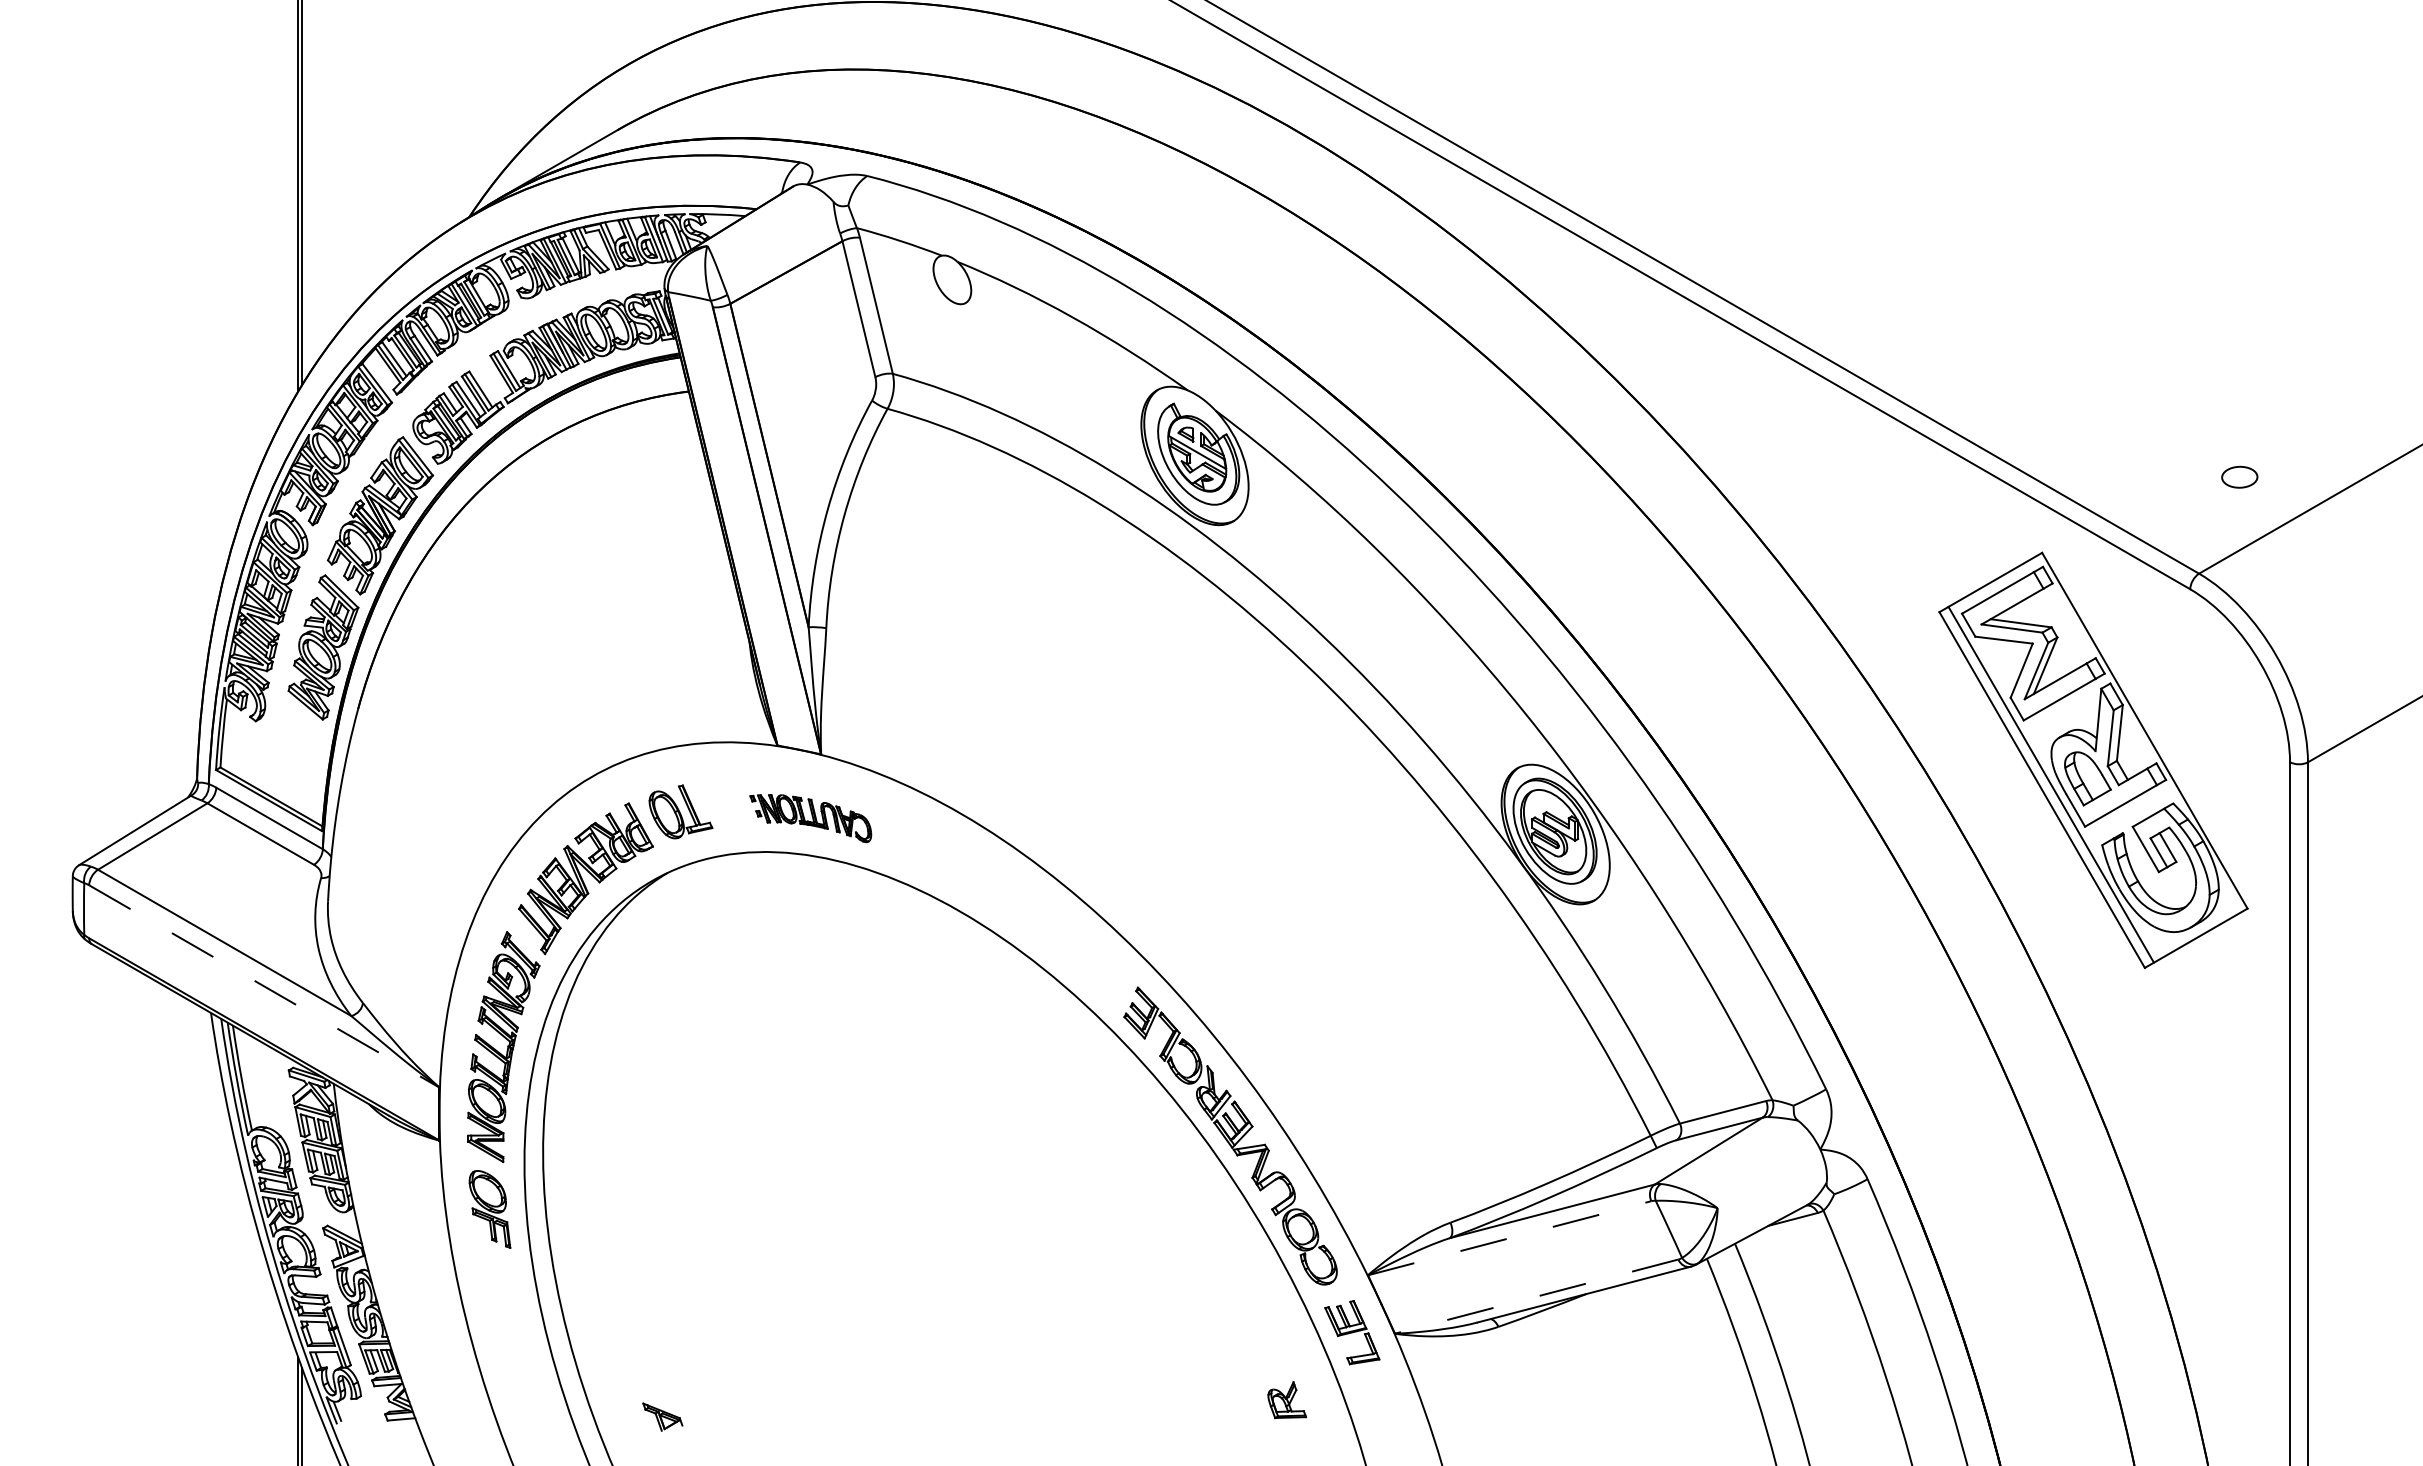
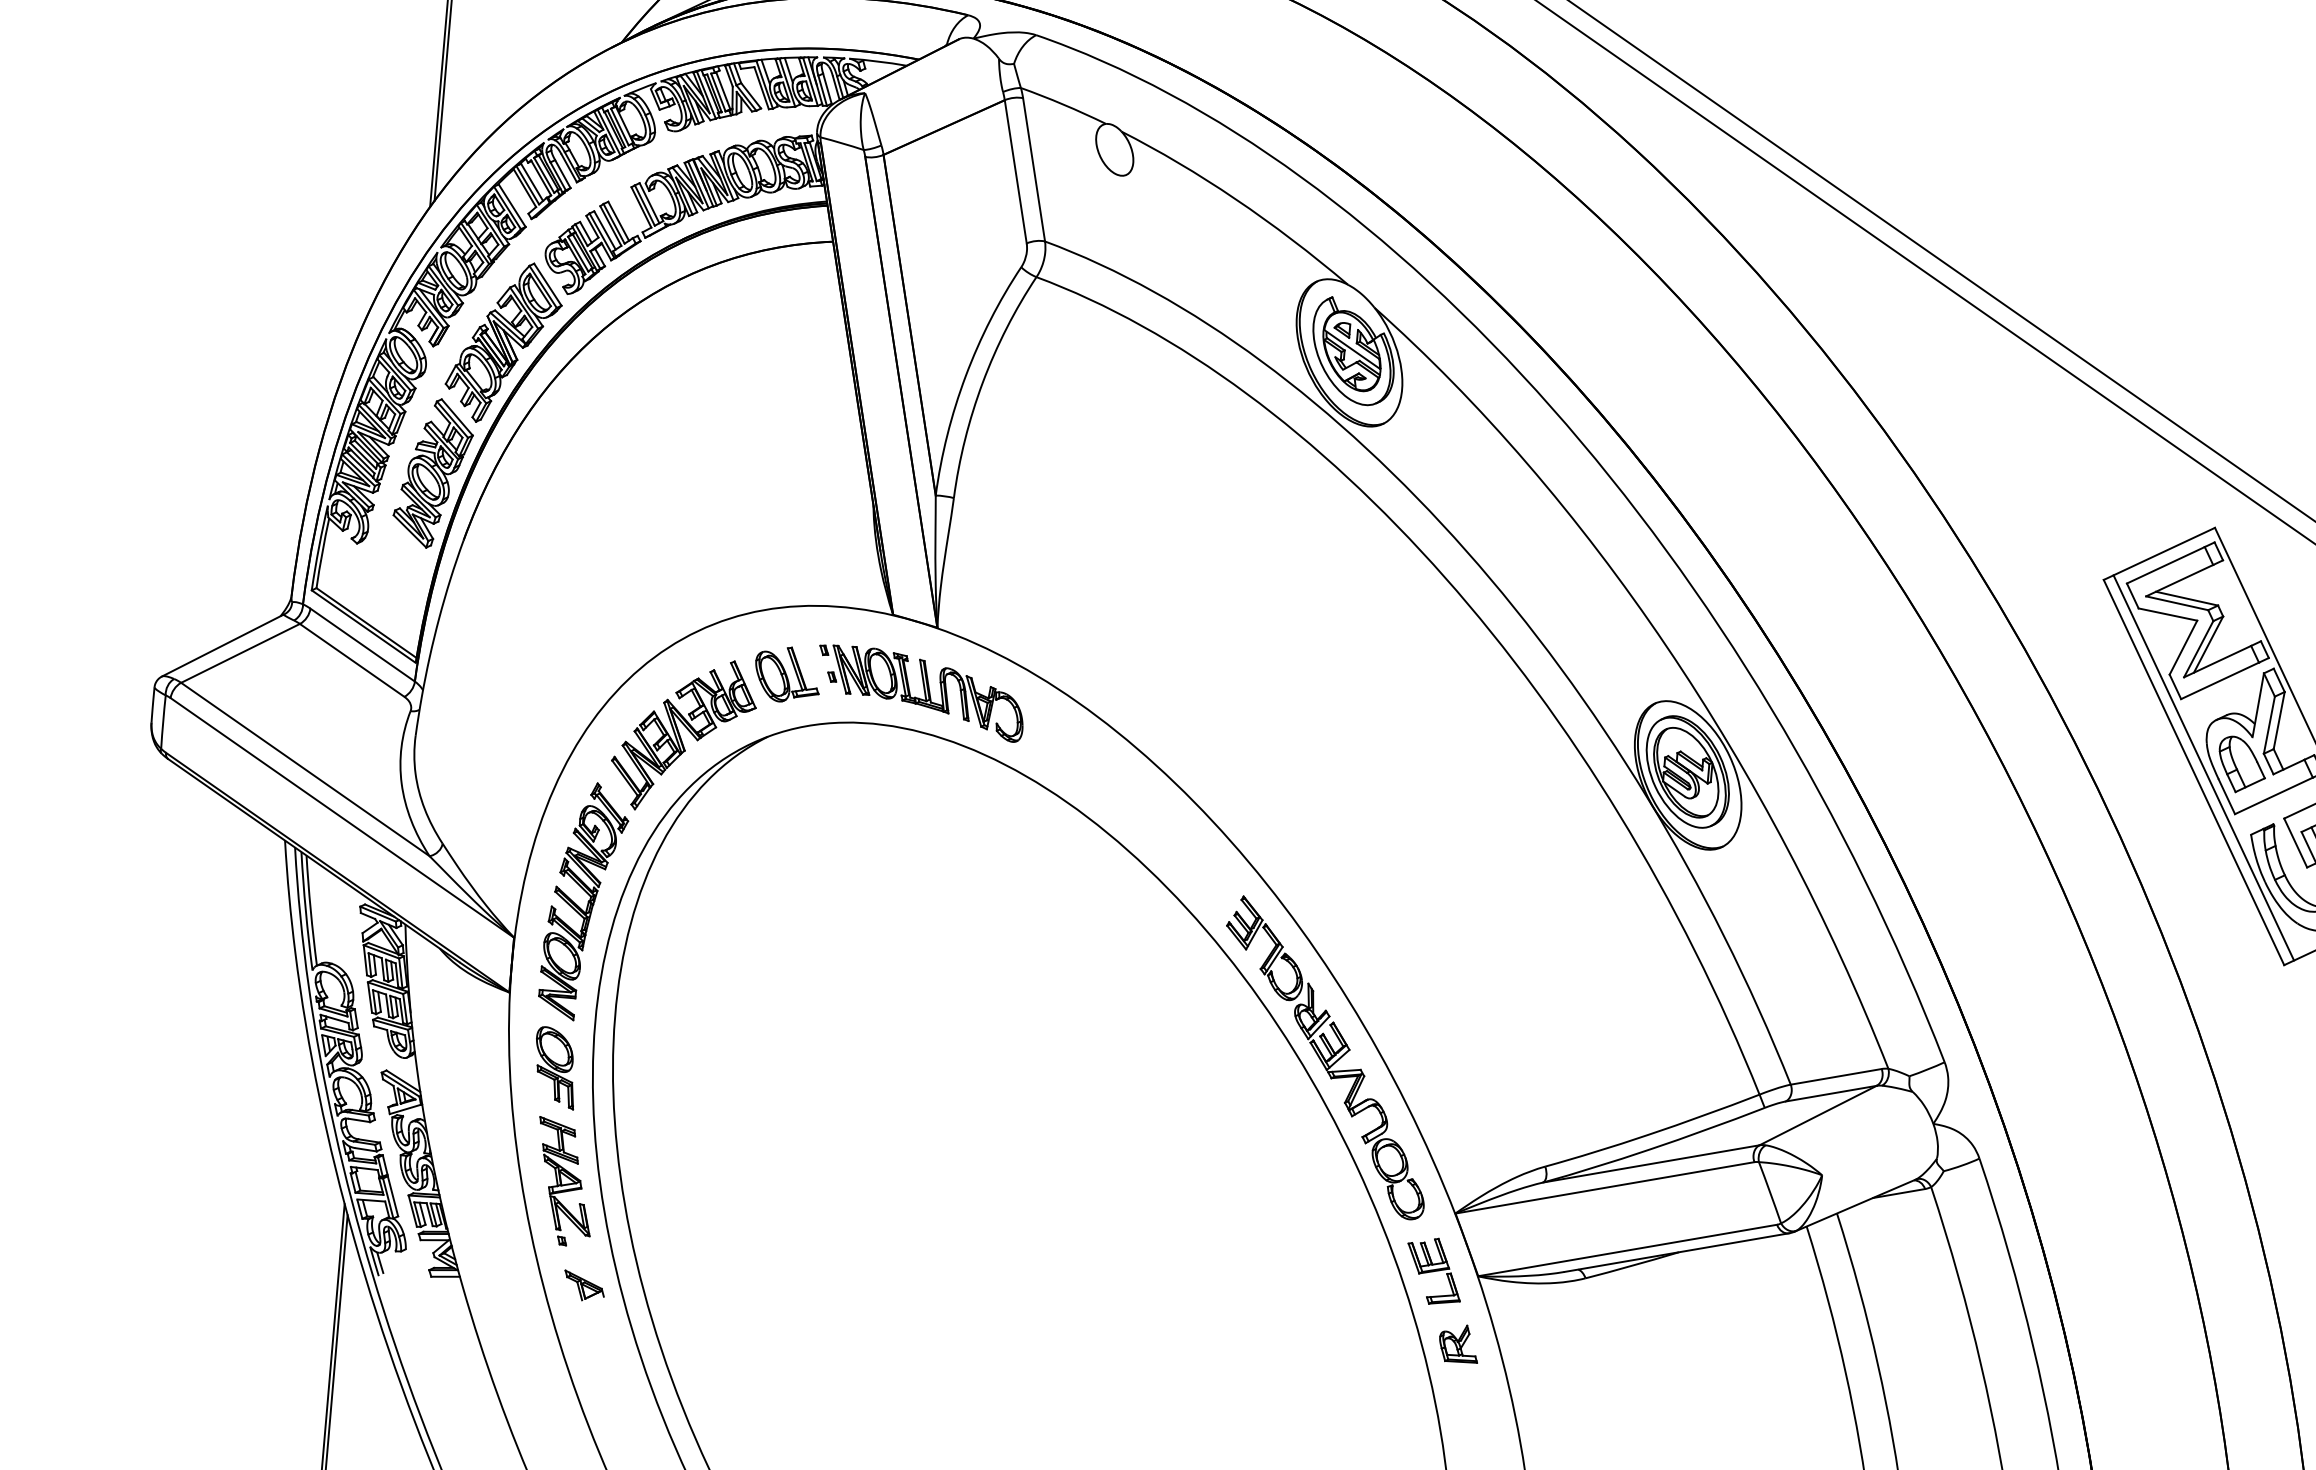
part: (810, 818) -> (920, 692), size x1.67
line: (264, 986) -> (342, 818), dashed -> solid
line: (1510, 1238) -> (1605, 1188), dashed -> solid
line: (1536, 1296) -> (1627, 1250), dashed -> solid
part: (507, 1318) -> (563, 1182), added
part: (1286, 1400) -> (1458, 1343), moved
part: (662, 1416) -> (584, 1285), moved

